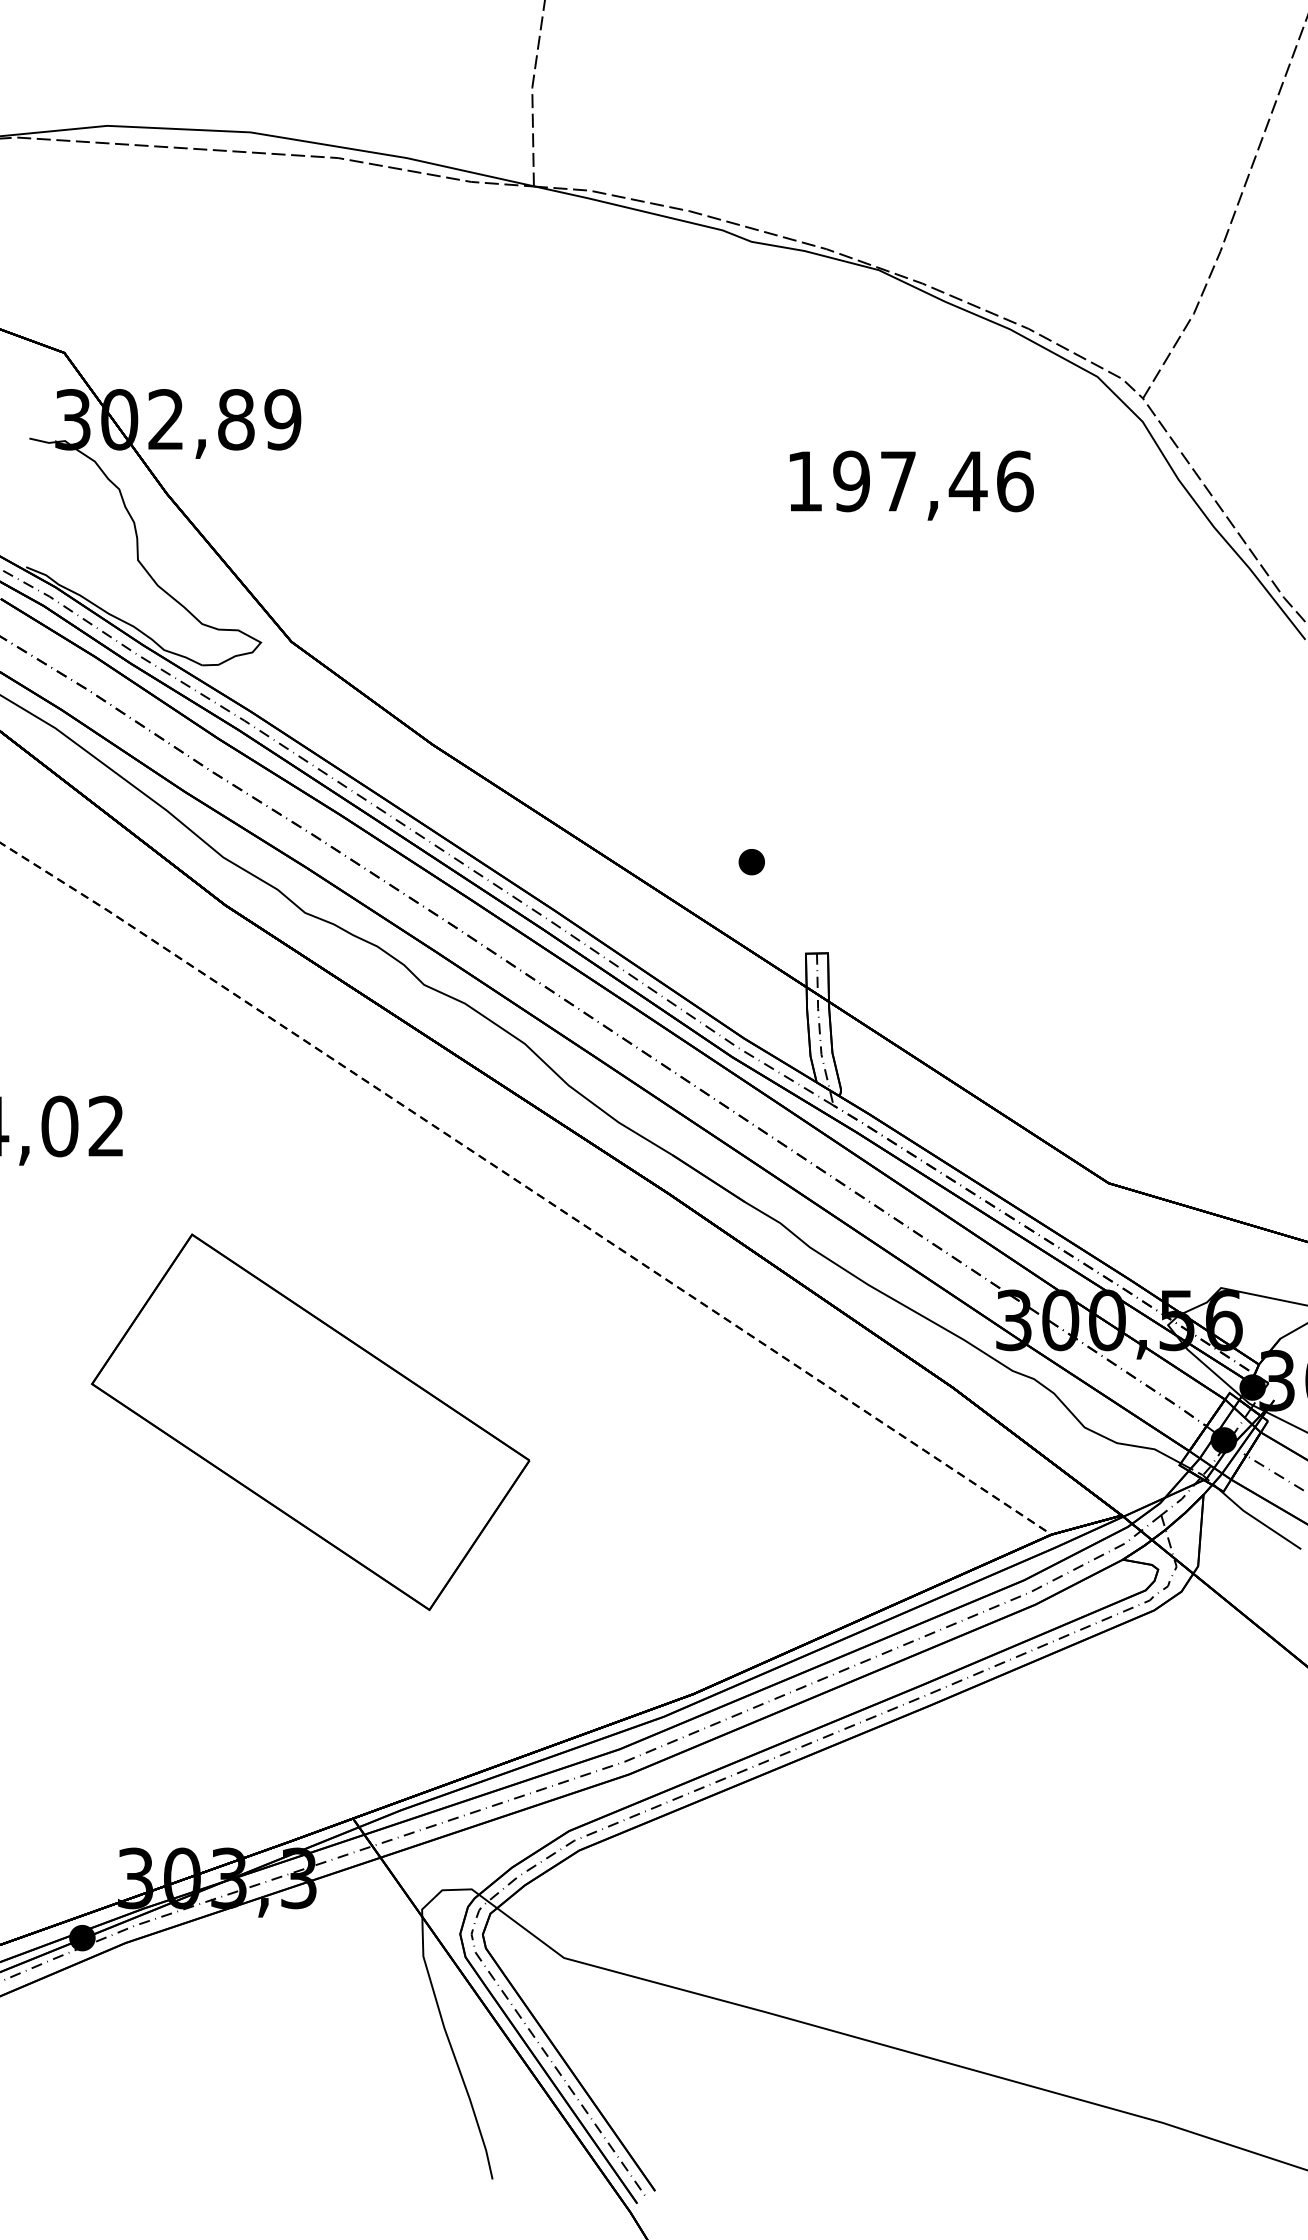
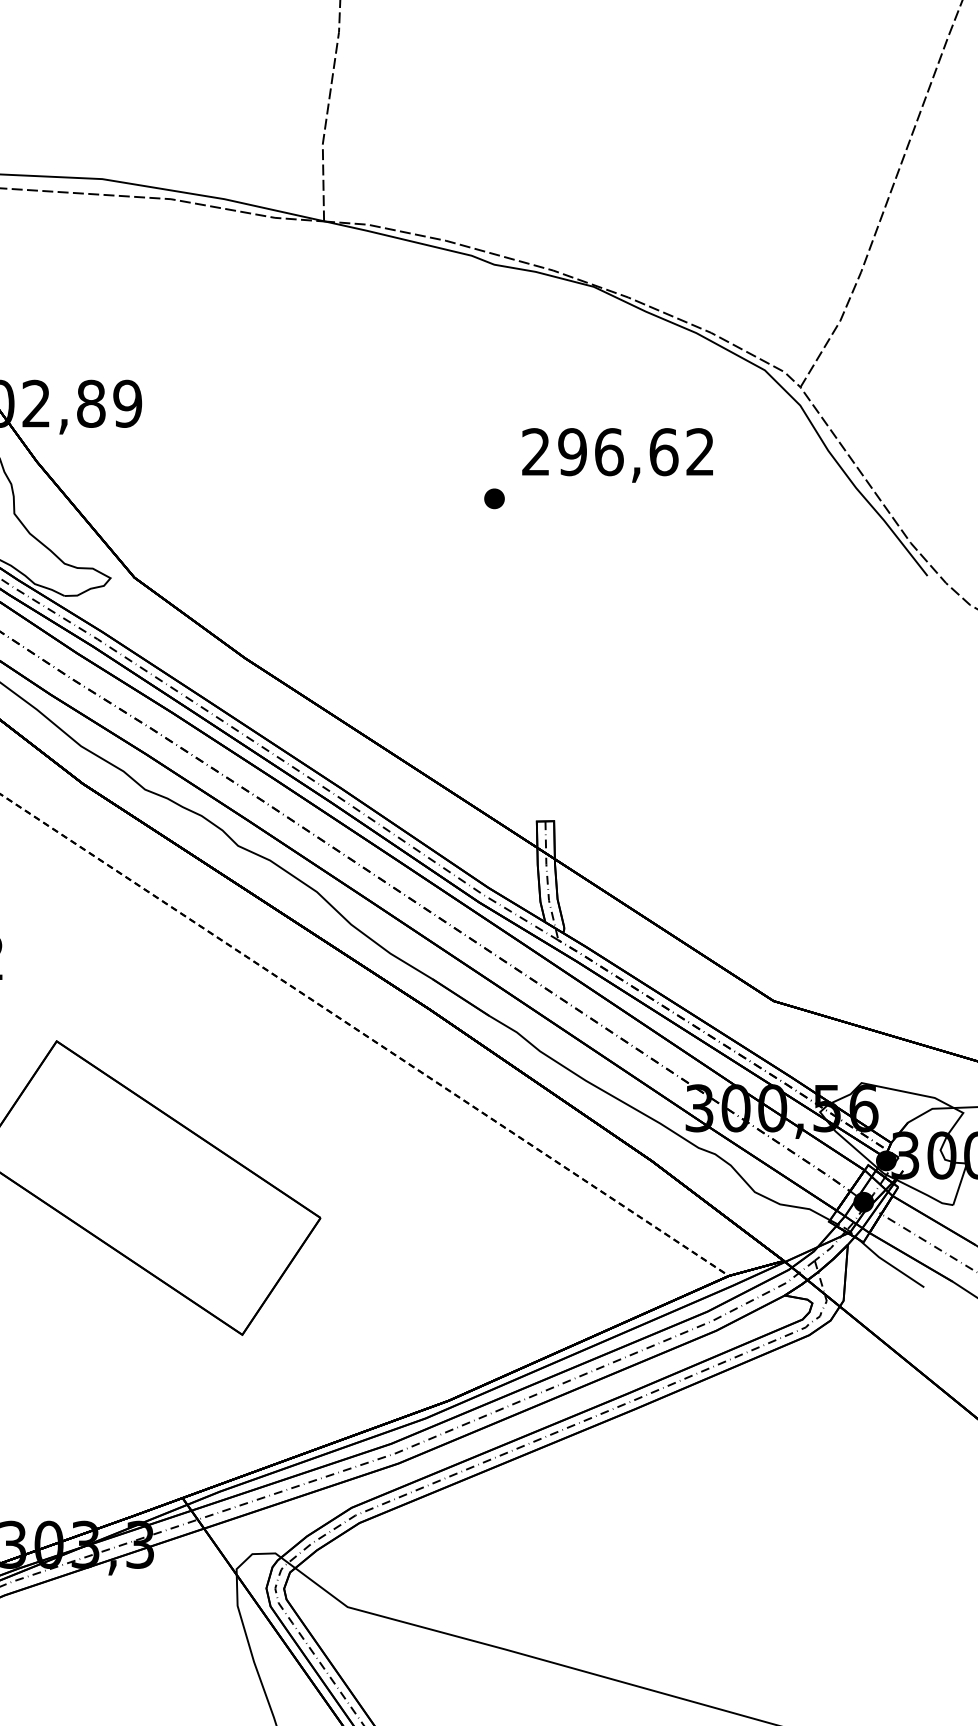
text: (910, 481) -> (618, 452), 197,46 -> 296,62
part: (751, 862) -> (494, 499), moved

